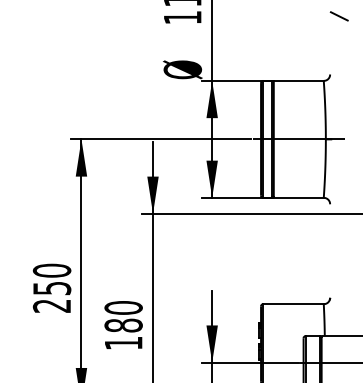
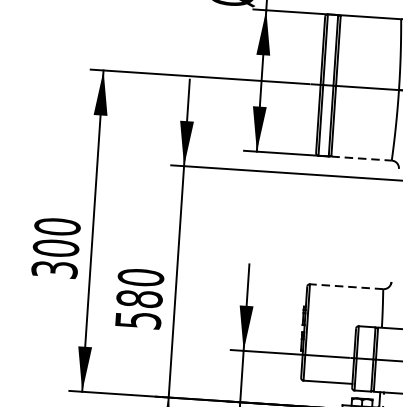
line: (298, 197) -> (361, 158), solid -> dashed
text: (51, 296) -> (54, 257), 250 -> 300
line: (292, 304) -> (345, 287), solid -> dashed
text: (123, 342) -> (138, 319), 180 -> 580

